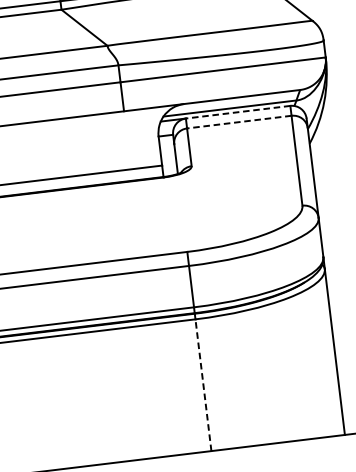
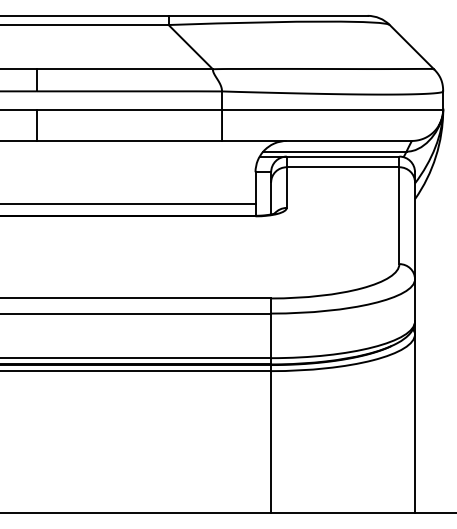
line: (237, 112) -> (342, 156), dashed -> solid
line: (238, 122) -> (342, 167), dashed -> solid
line: (203, 384) -> (271, 441), dashed -> solid

